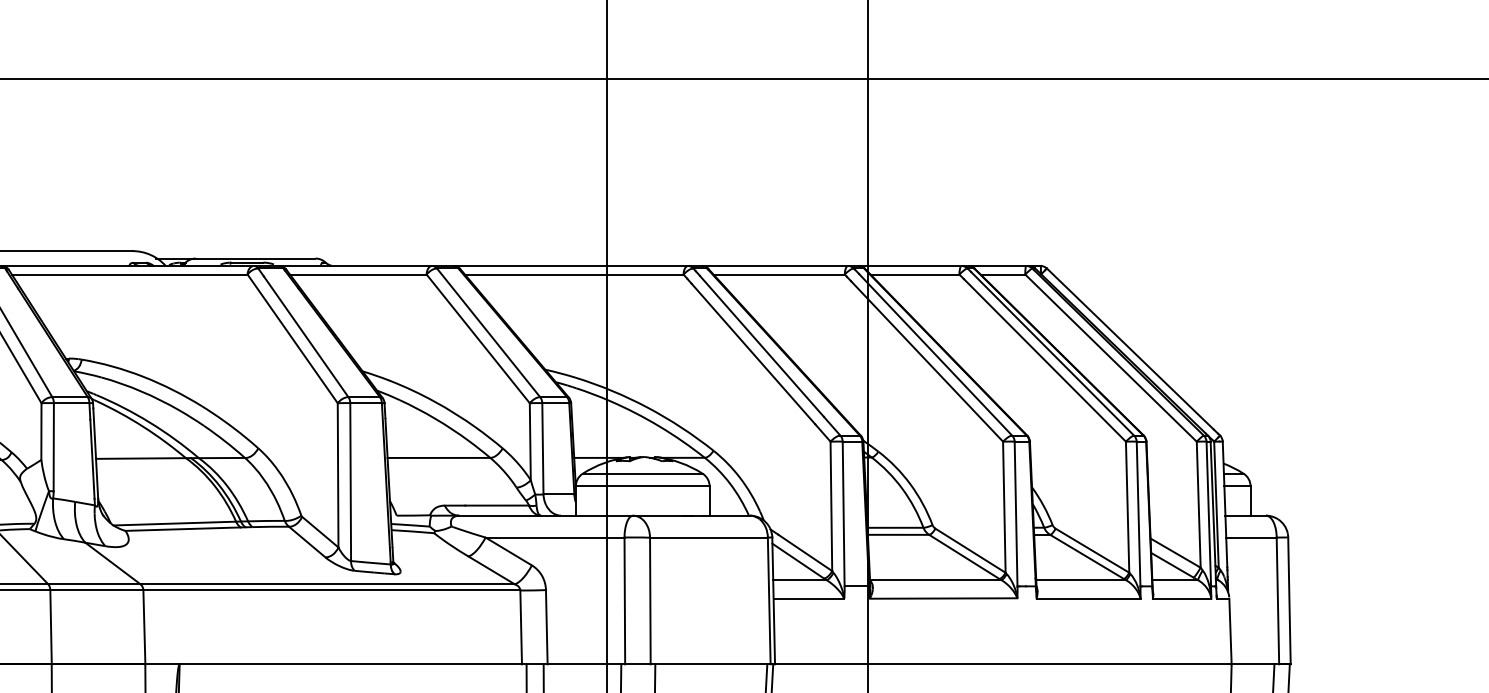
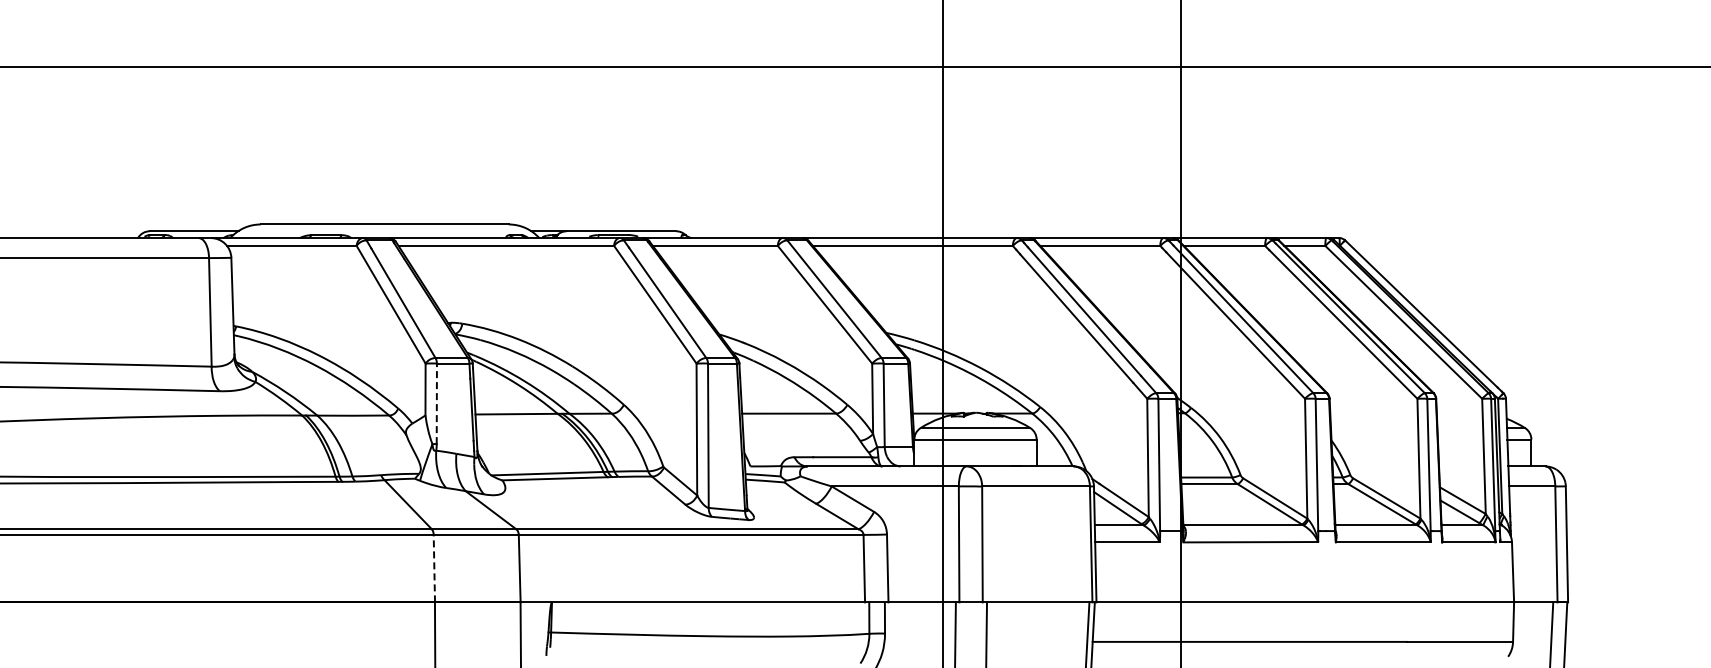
line: (53, 446) -> (436, 403), solid -> dashed
line: (51, 627) -> (434, 568), solid -> dashed

